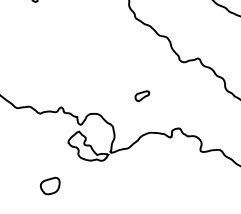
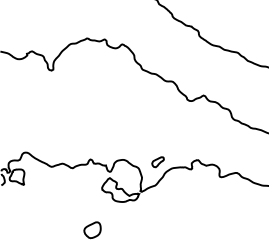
part: (141, 96) -> (157, 162), moved

